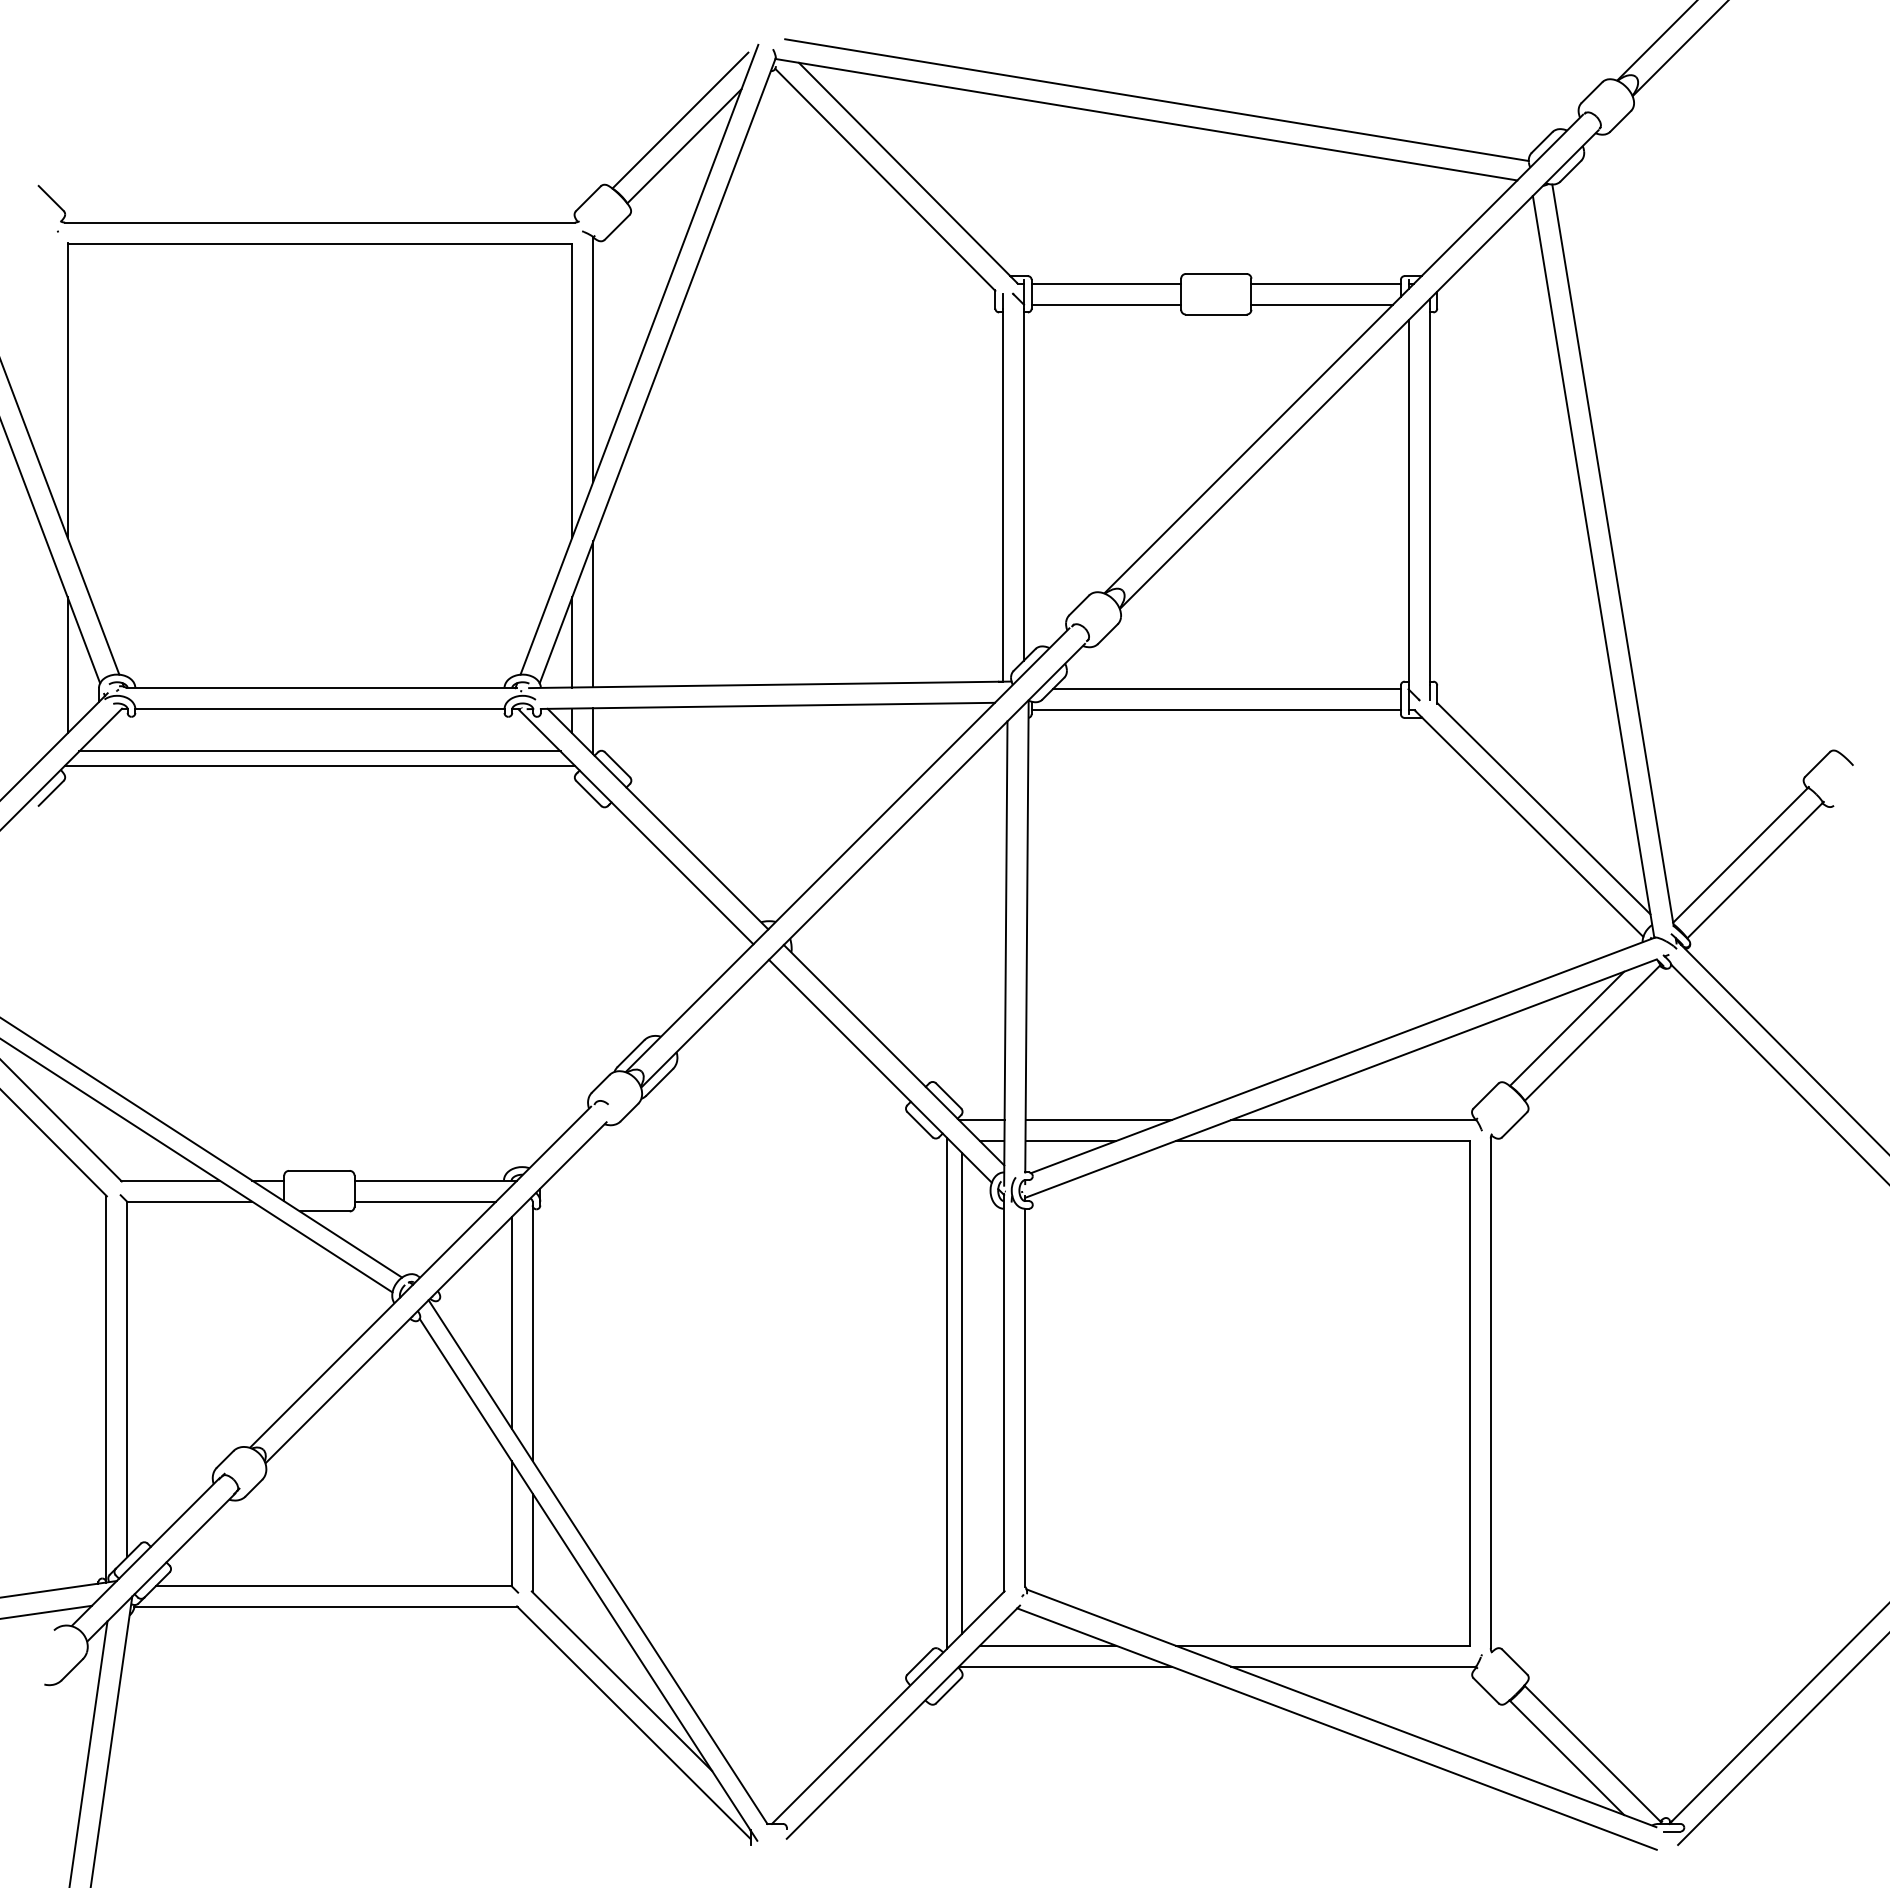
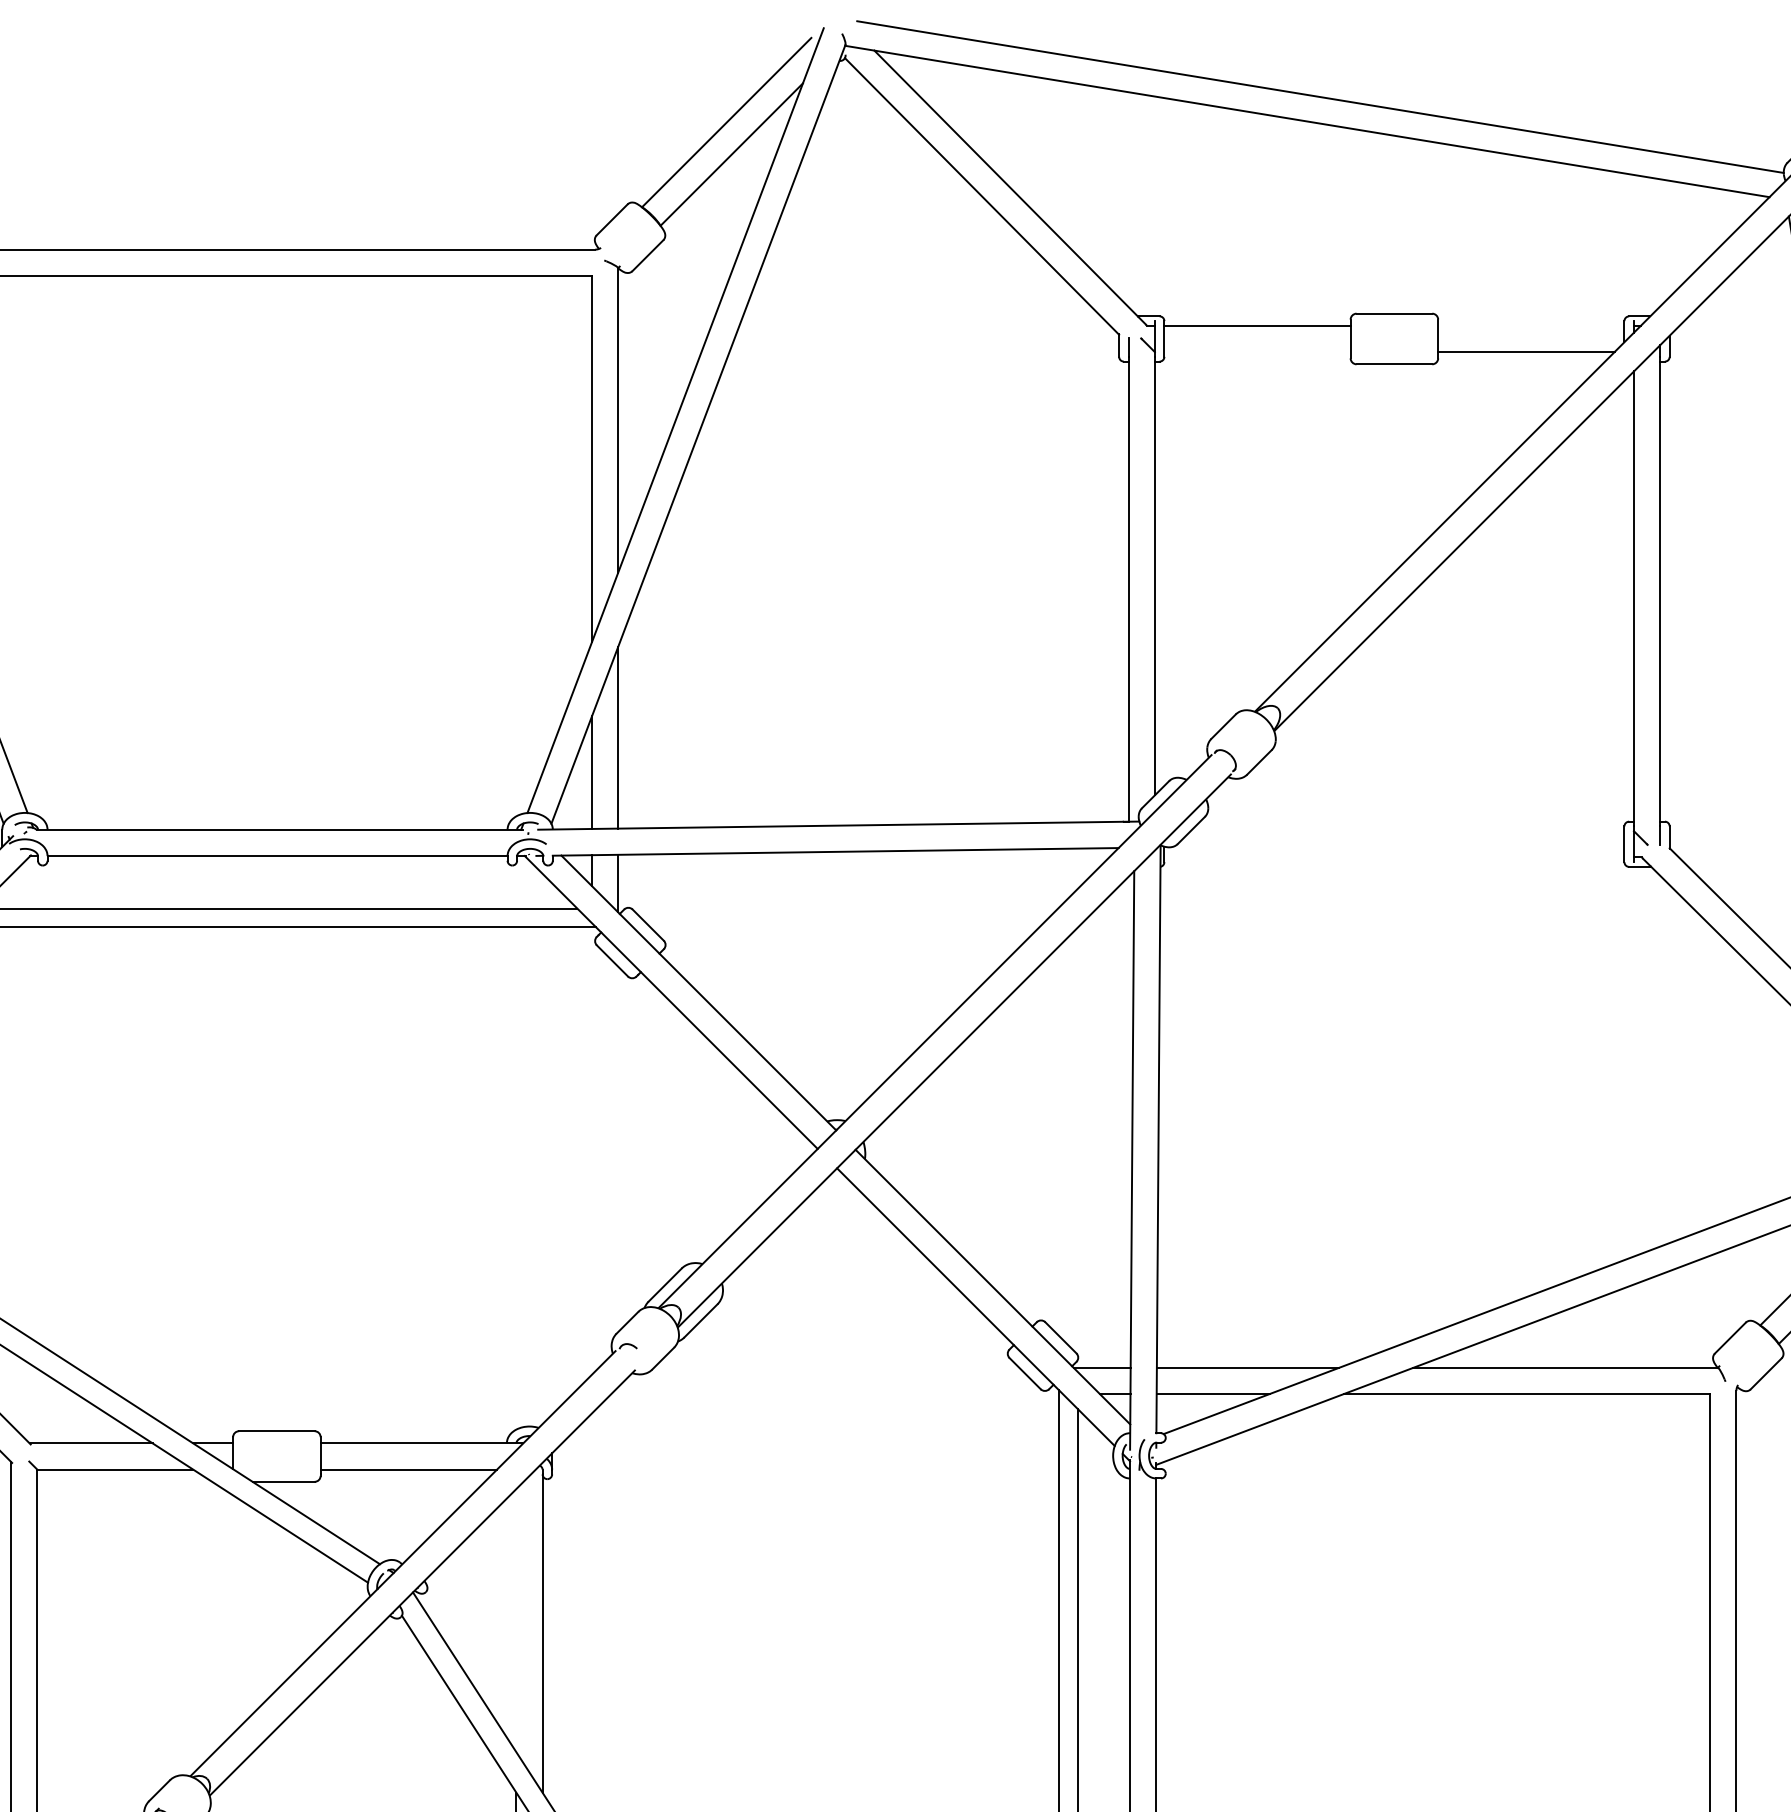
line: (1325, 283) -> (1530, 325), removed
line: (1106, 304) -> (1257, 351), removed
line: (1226, 689) -> (1407, 831), removed
line: (1215, 710) -> (1393, 857), removed
line: (511, 1322) -> (516, 1620), removed

